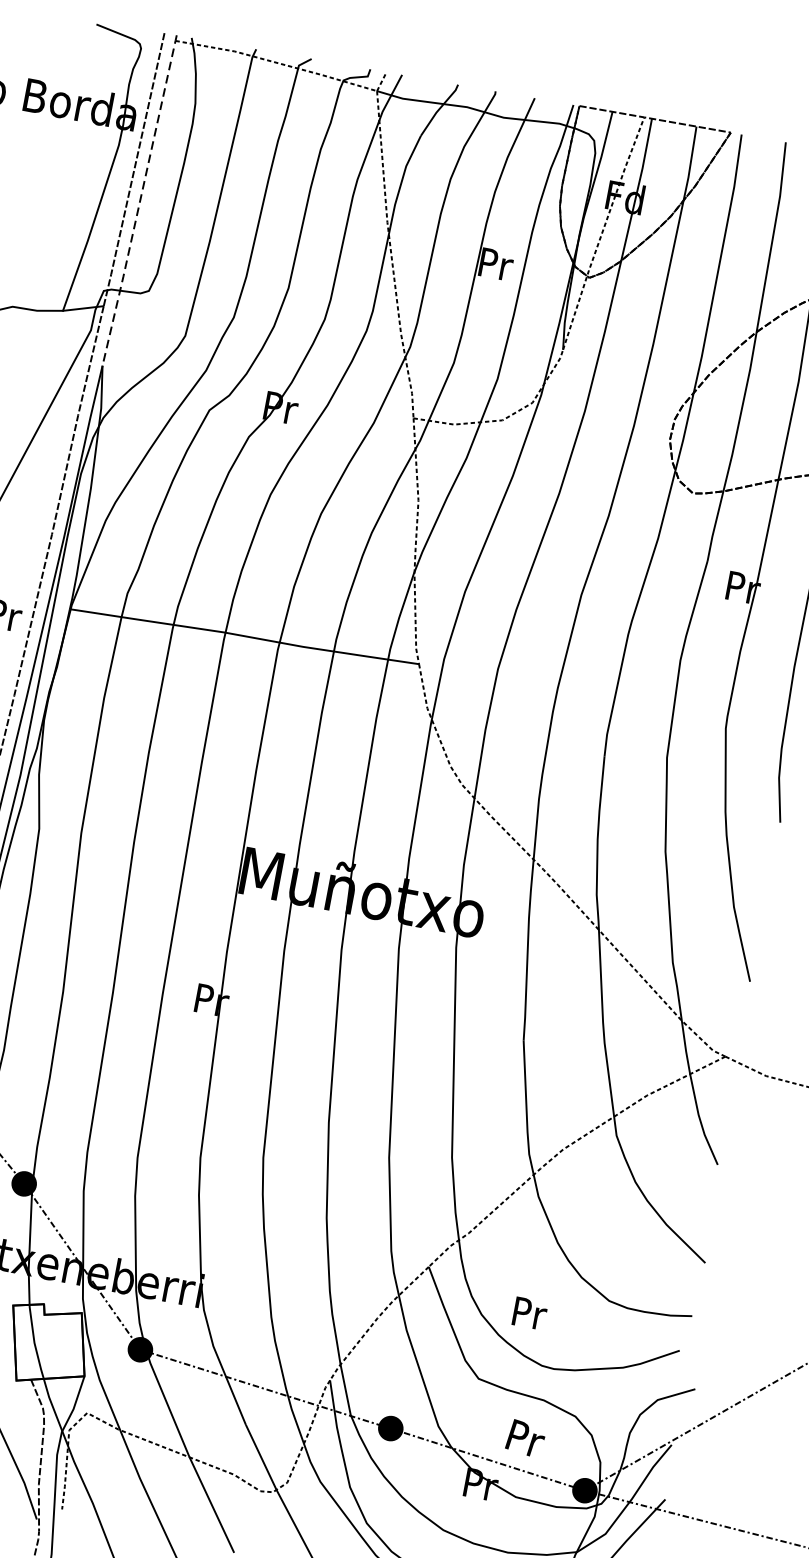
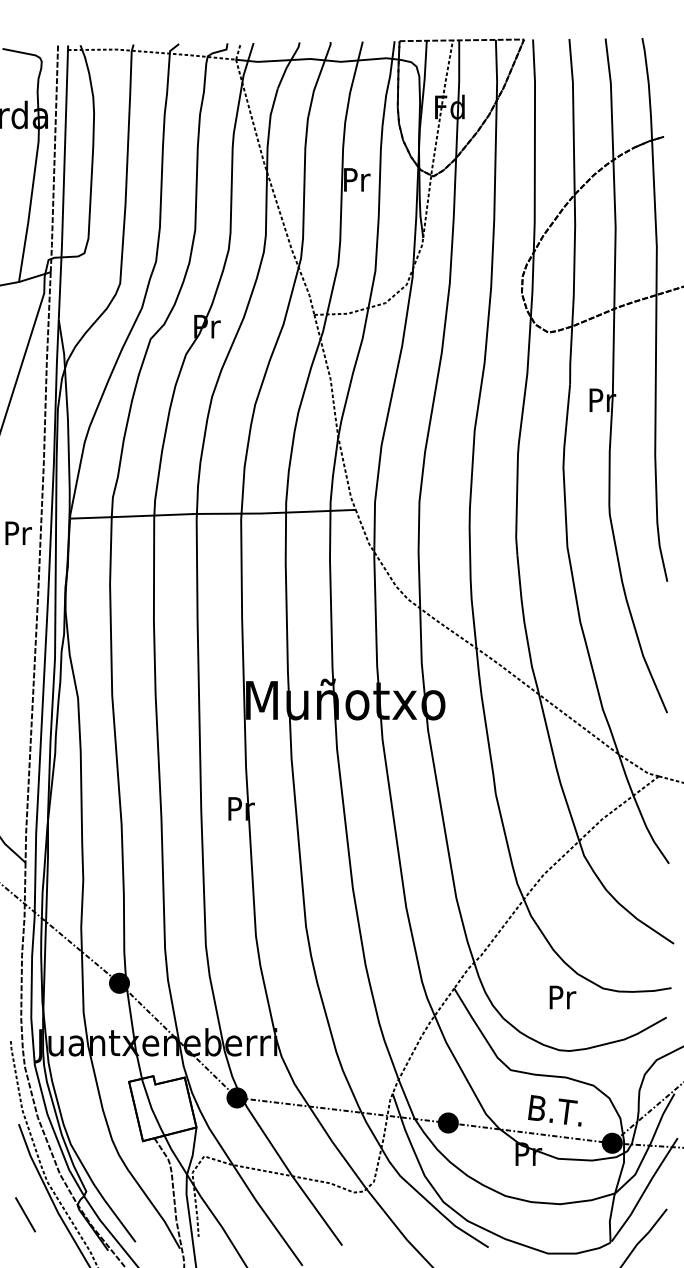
line: (139, 200) -> (63, 182), dashed -> solid
text: (529, 1313) -> (562, 997), moved
text: (522, 1437) -> (554, 1110), Pr -> B.T.

